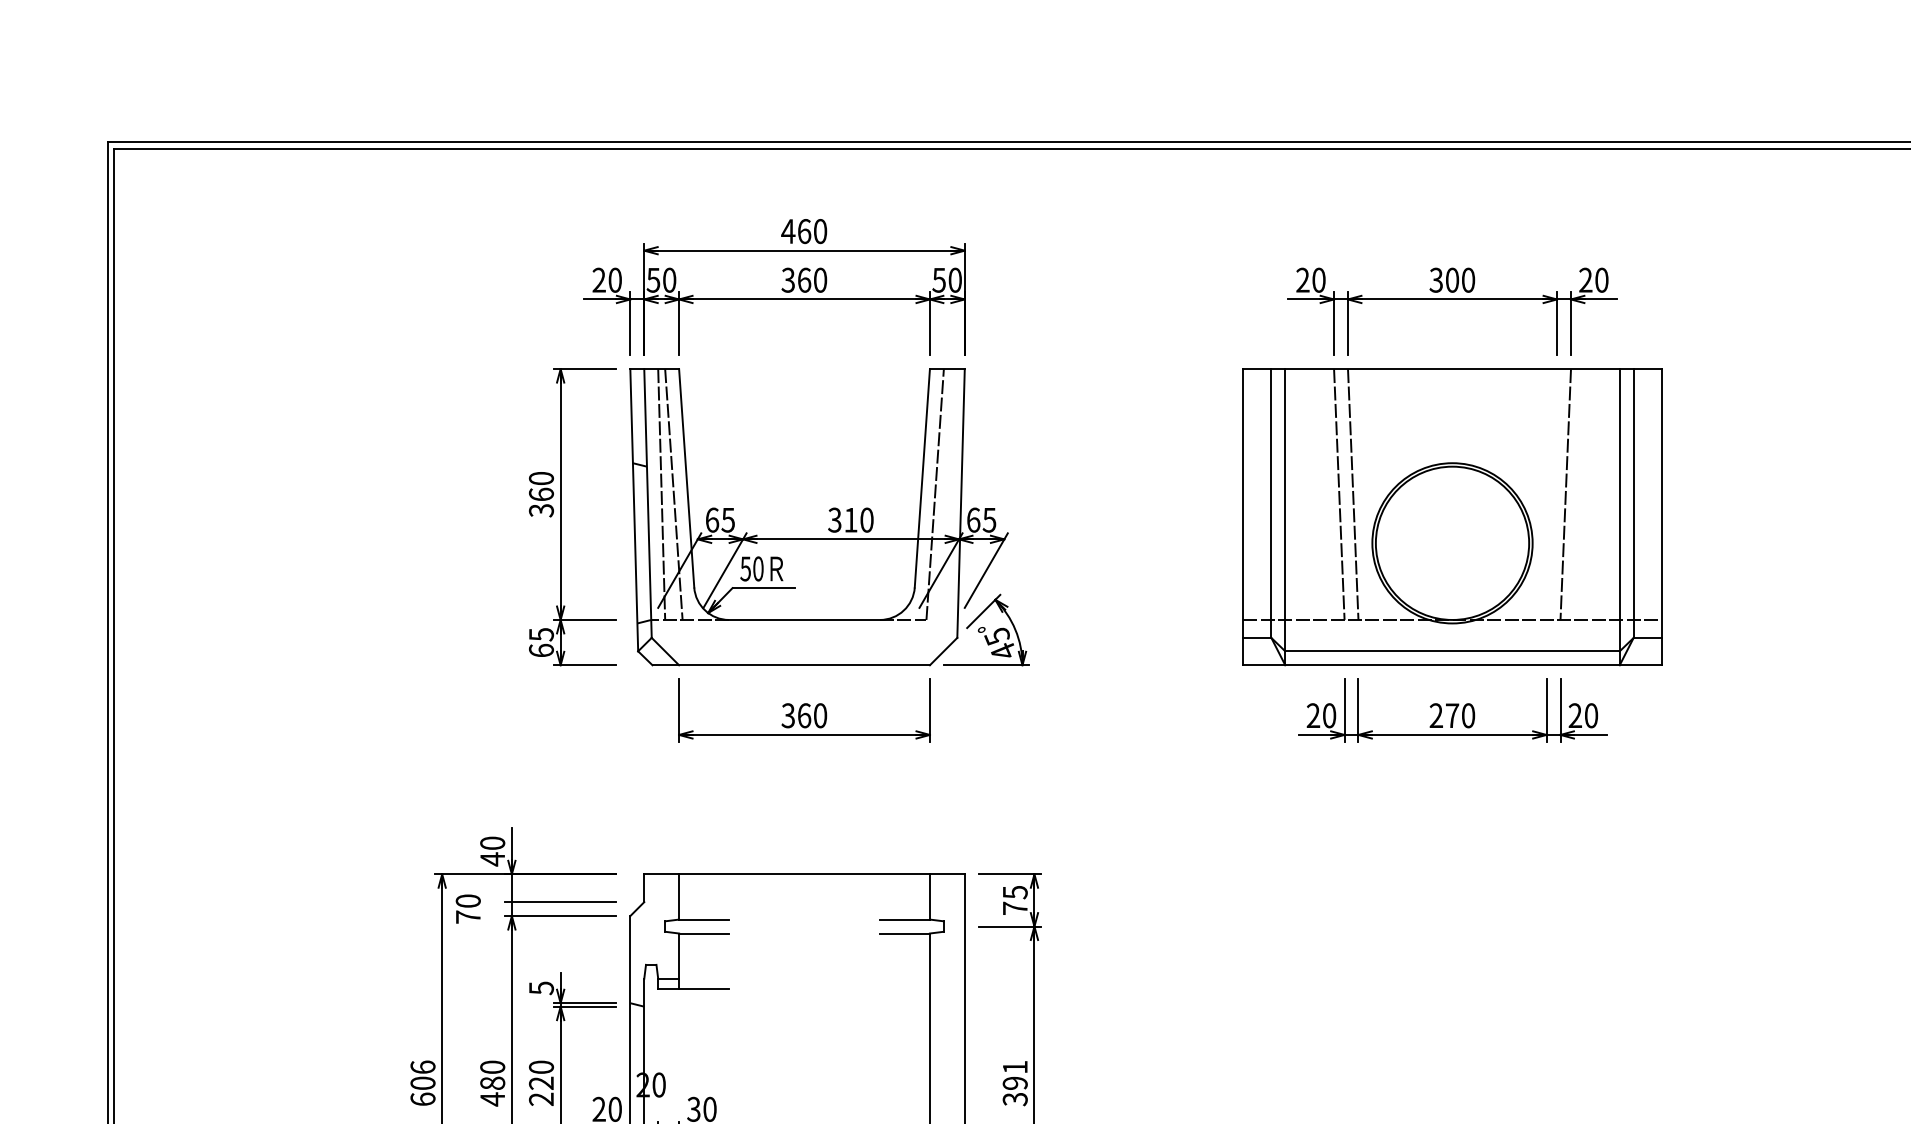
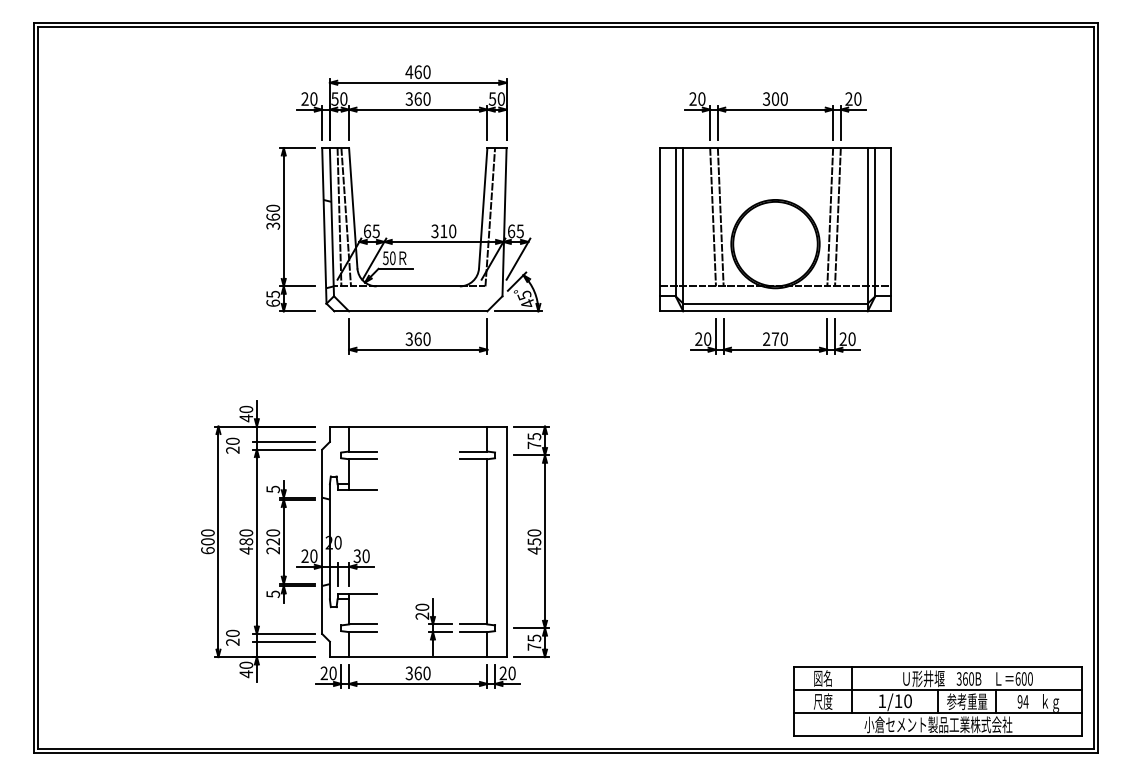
line: (1552, 495) -> (830, 217), added
text: (467, 915) -> (232, 449), 70 -> 20
text: (422, 1066) -> (207, 532), 606 -> 600
text: (1015, 1082) -> (534, 541), 391 -> 450

